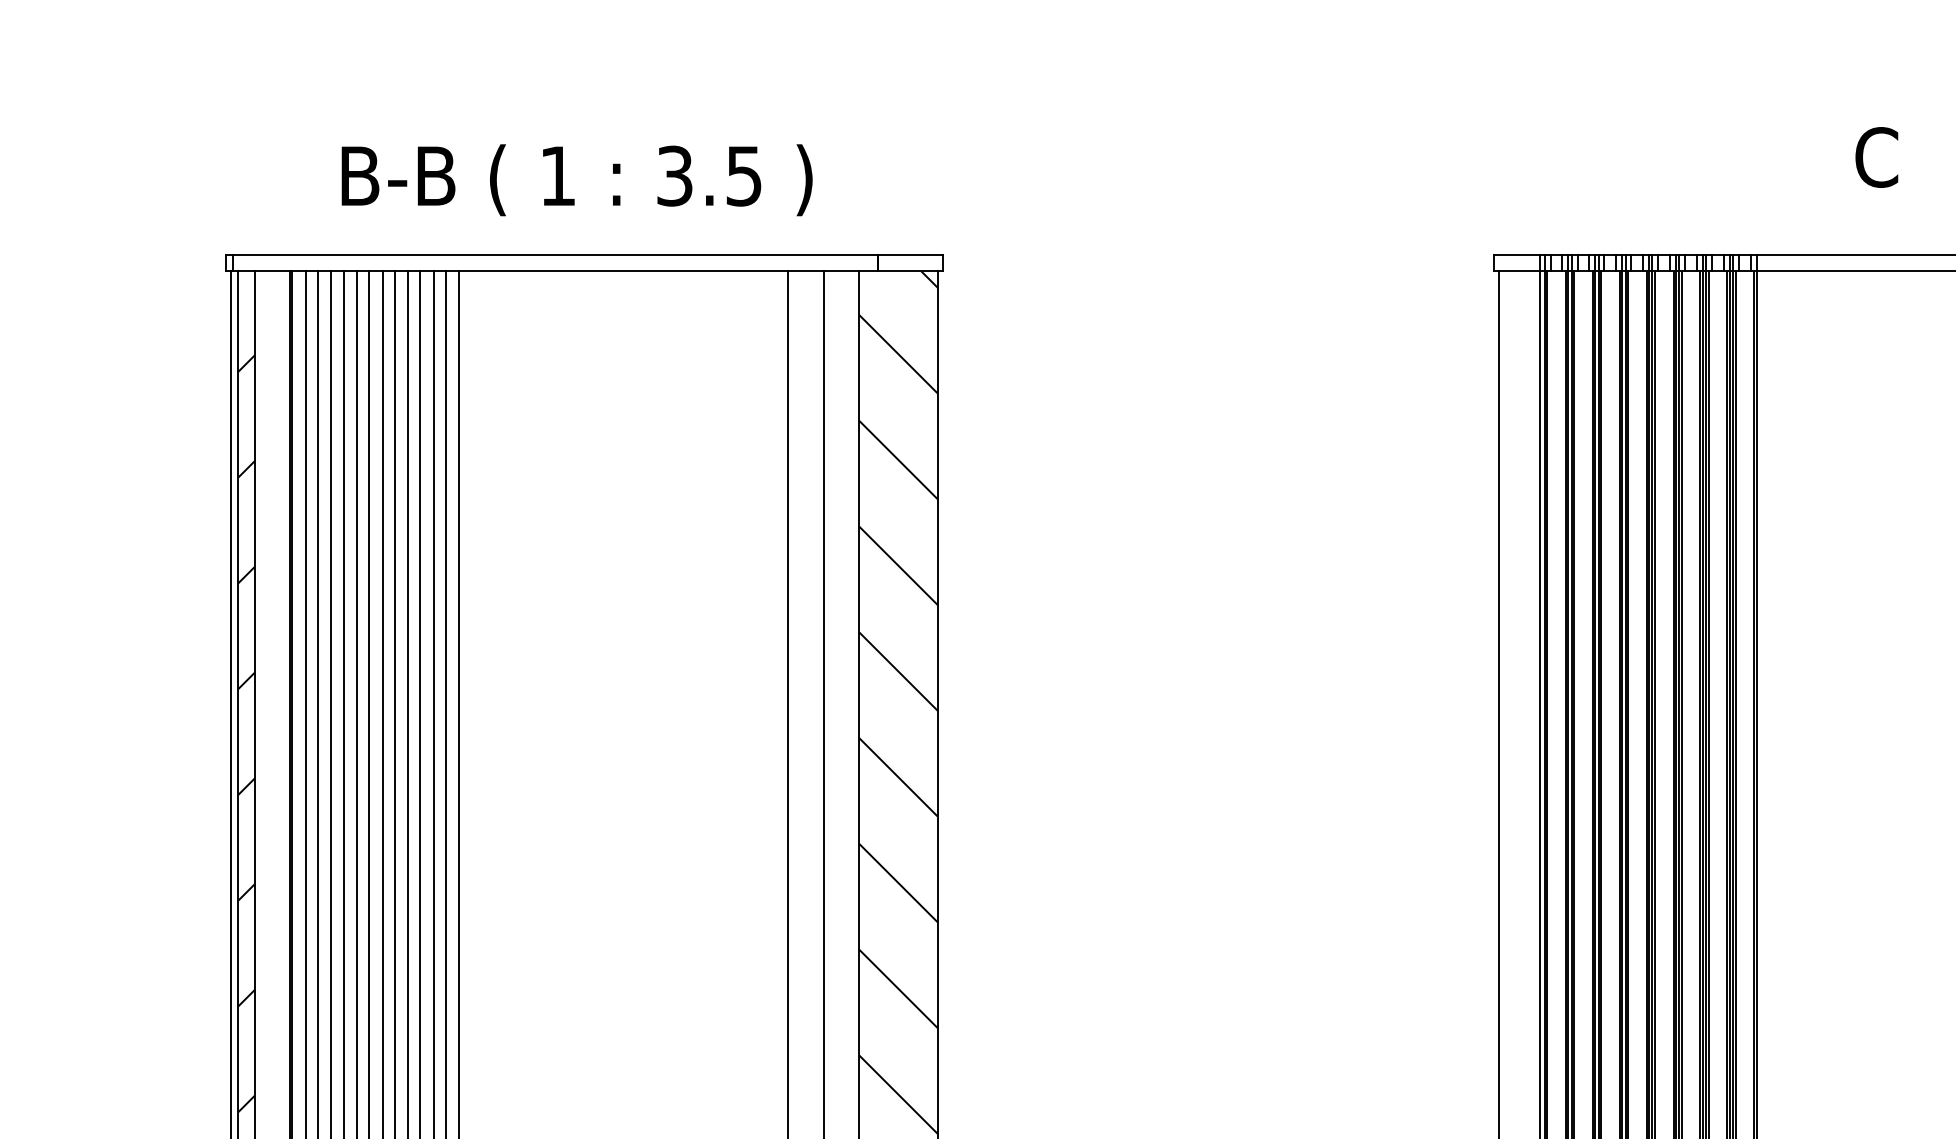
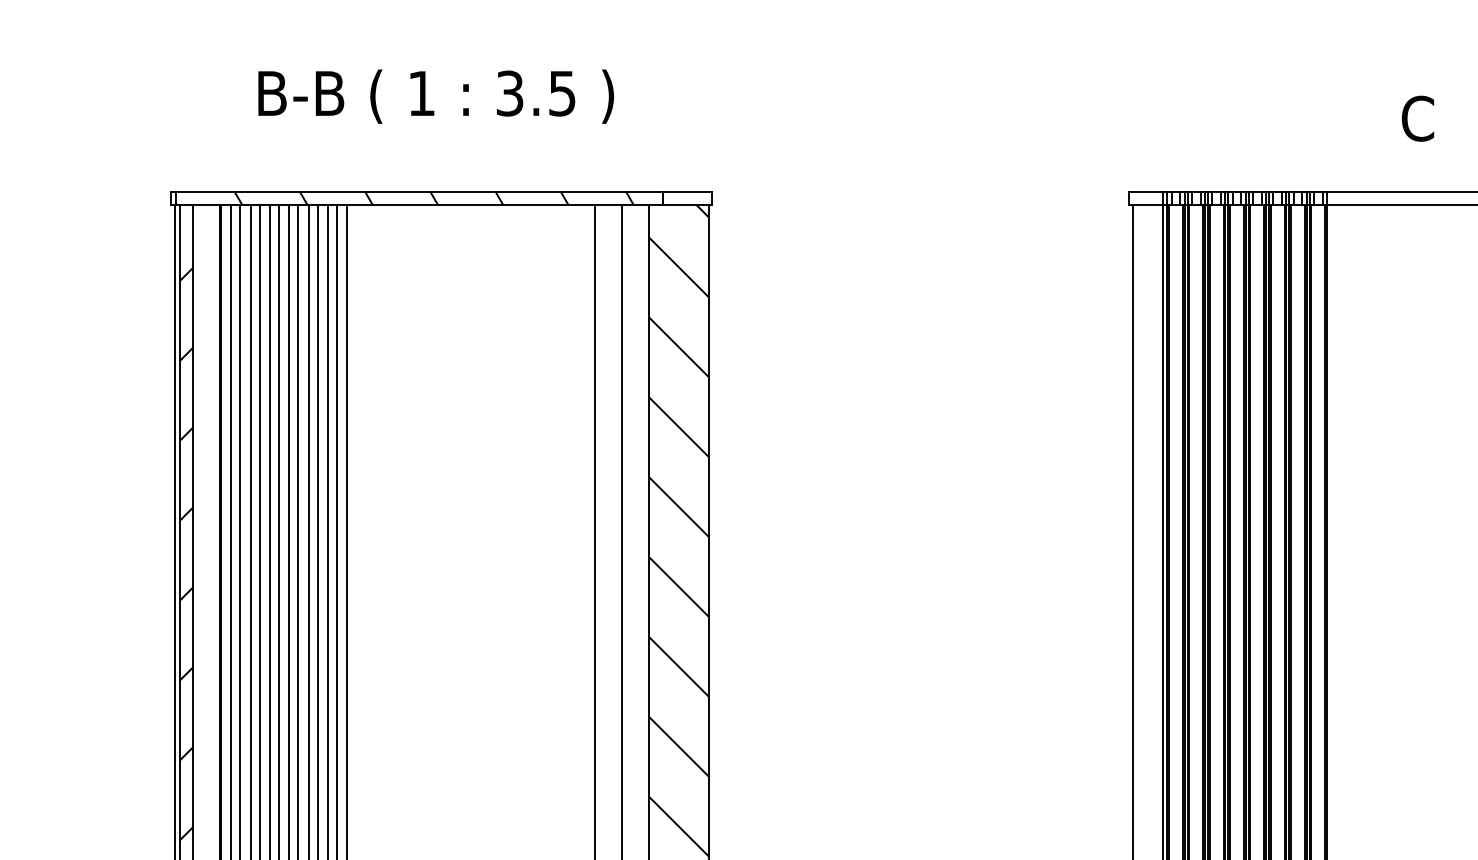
text: (576, 180) -> (435, 96), moved
hatch: (535, 262) -> (404, 198), added

